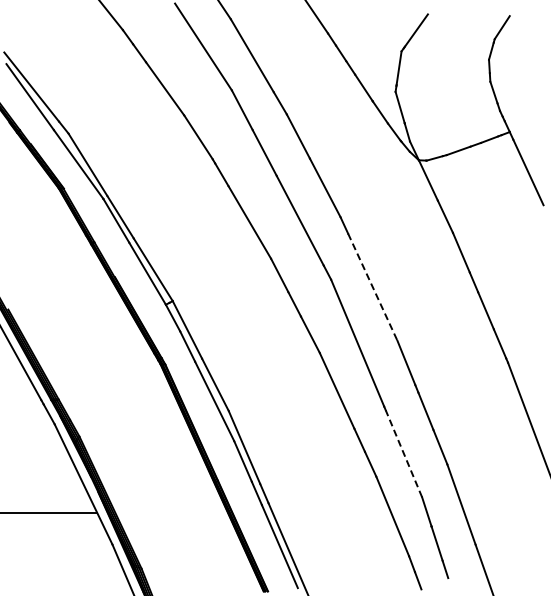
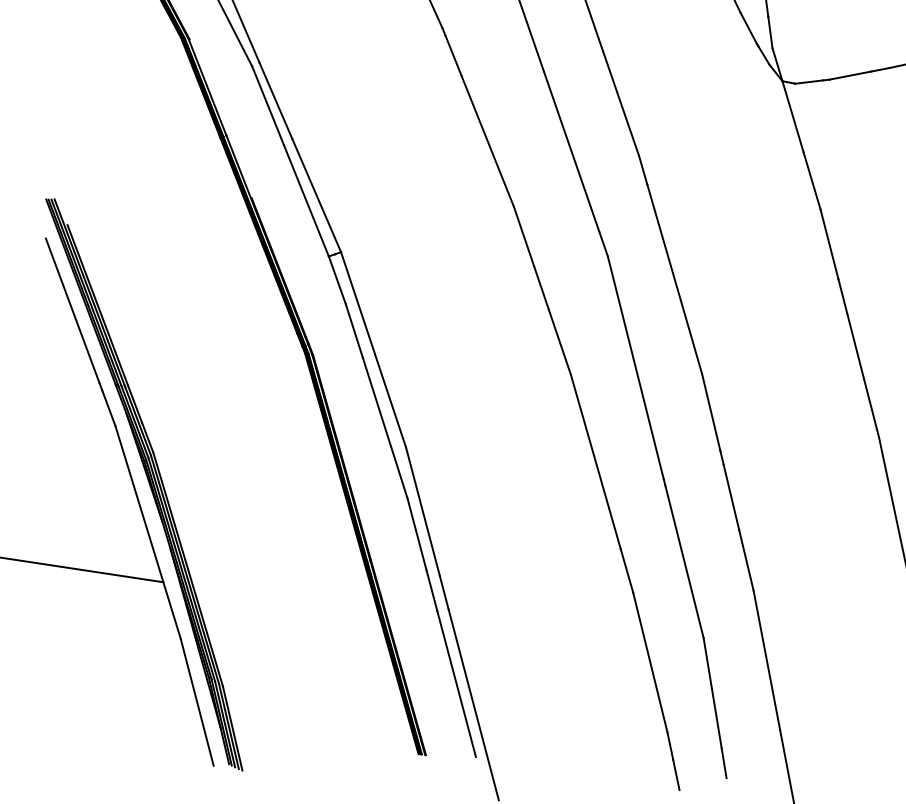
line: (372, 287) -> (674, 279), dashed -> solid
line: (403, 453) -> (683, 561), dashed -> solid

